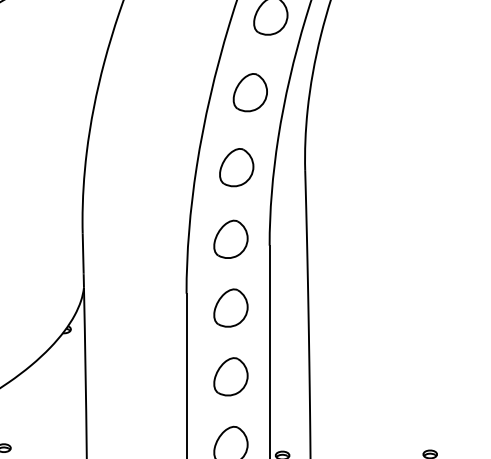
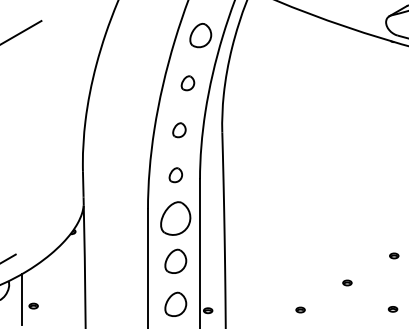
part: (249, 91) -> (187, 82), size x0.6
part: (236, 166) -> (179, 129), size x0.6
part: (230, 237) -> (175, 174), size x0.6
part: (230, 306) -> (175, 217), size x1.4

